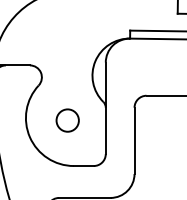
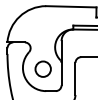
circle: (66, 119) -> (42, 68), size x1.43

